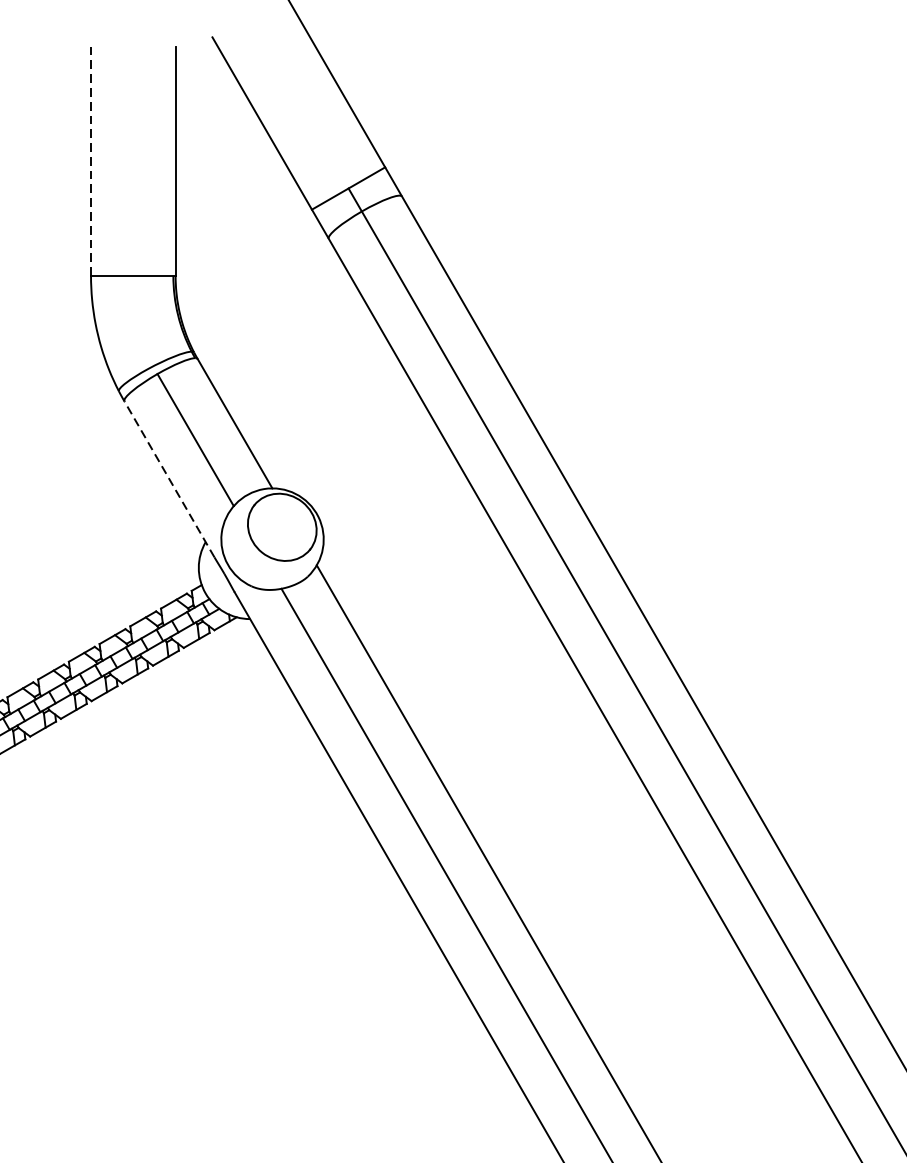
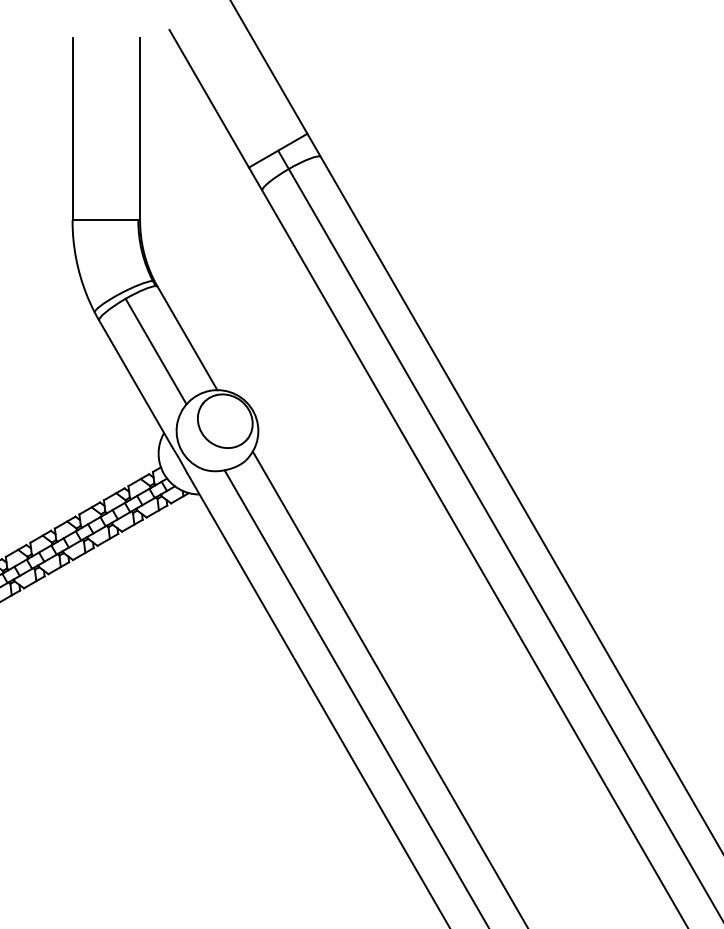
line: (90, 160) -> (72, 128), dashed -> solid
line: (169, 478) -> (135, 382), dashed -> solid

